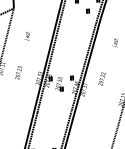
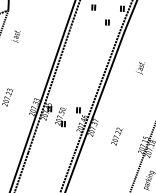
text: (27, 36) -> (16, 36), moved
text: (101, 78) -> (116, 135), moved

